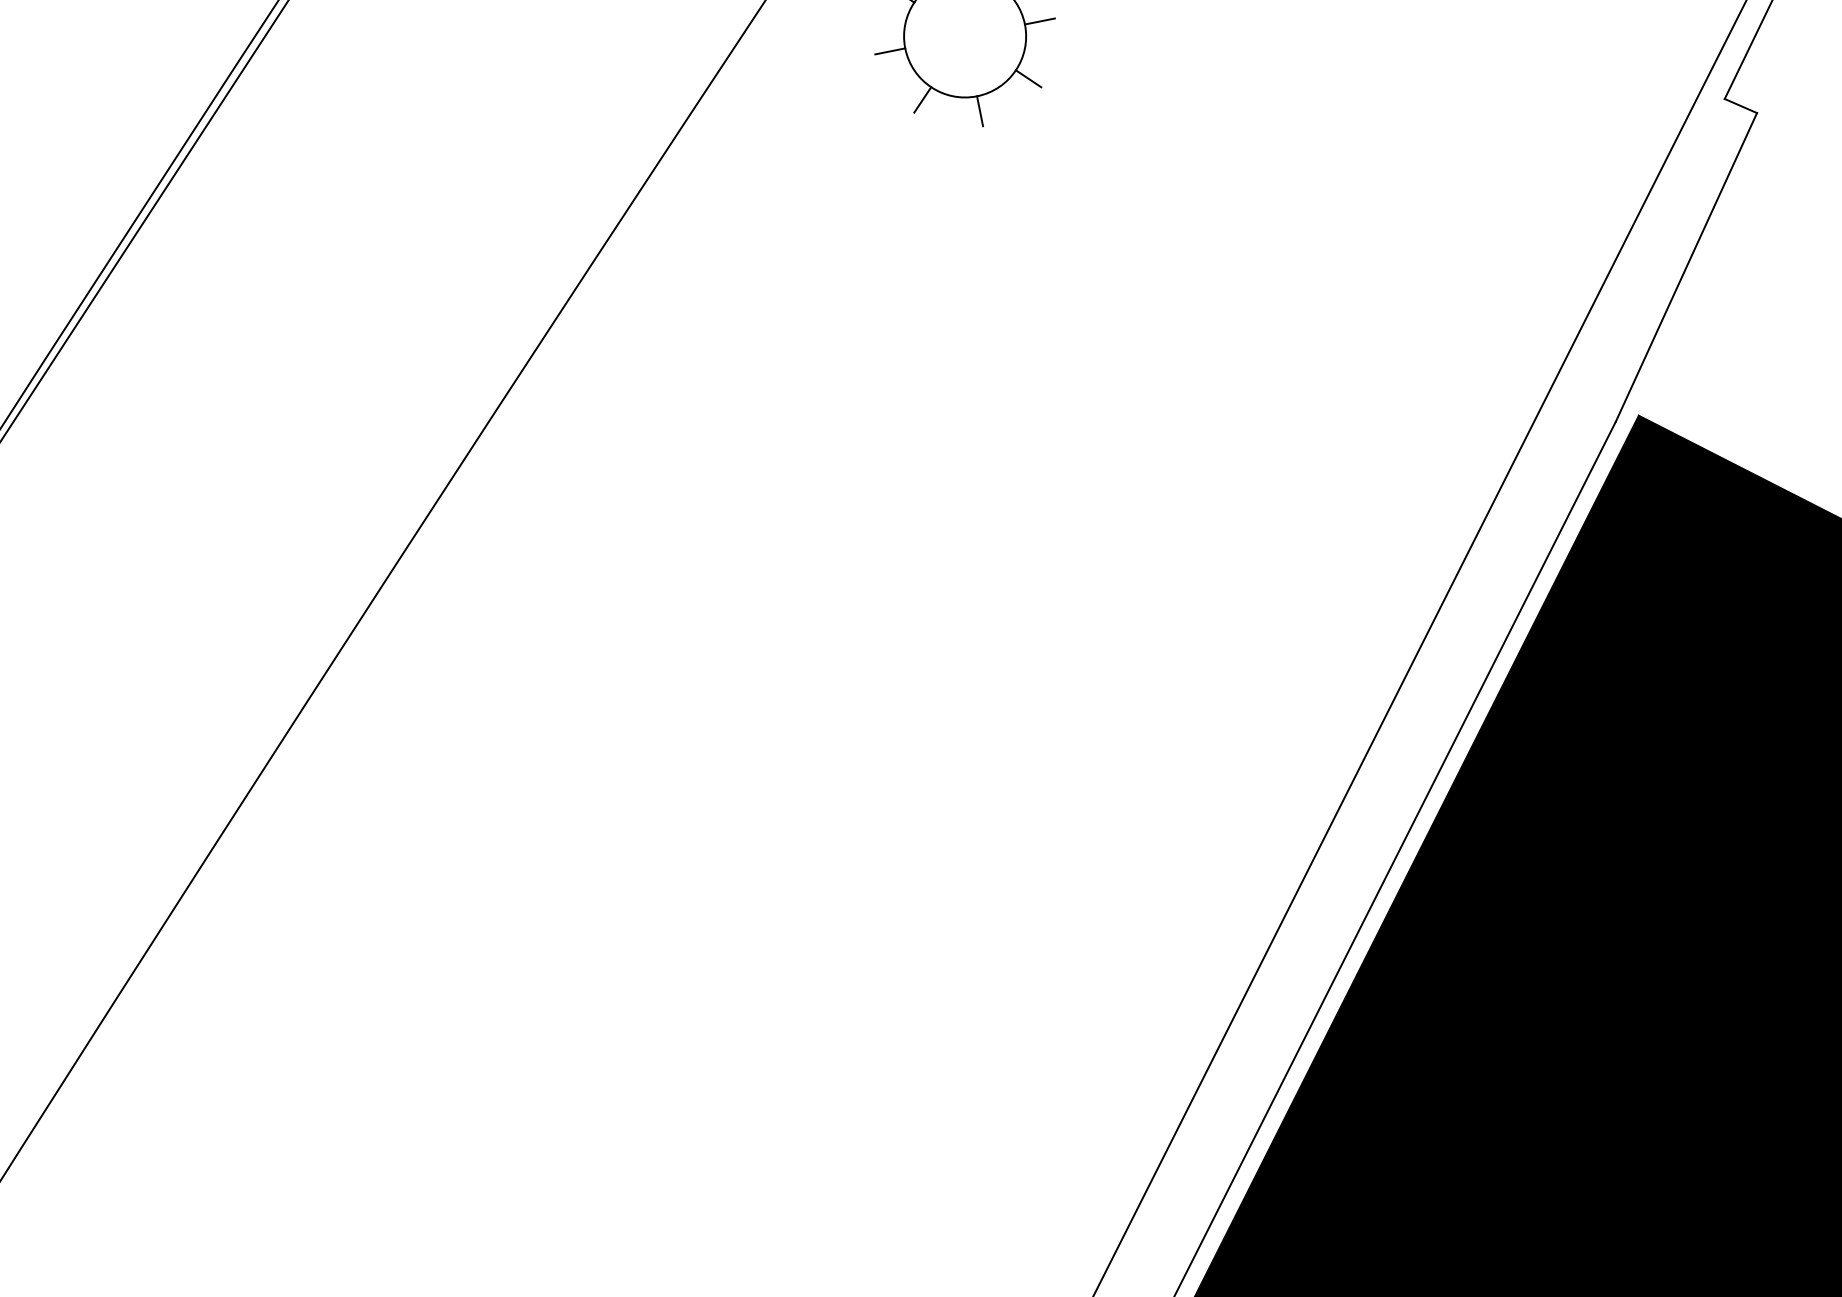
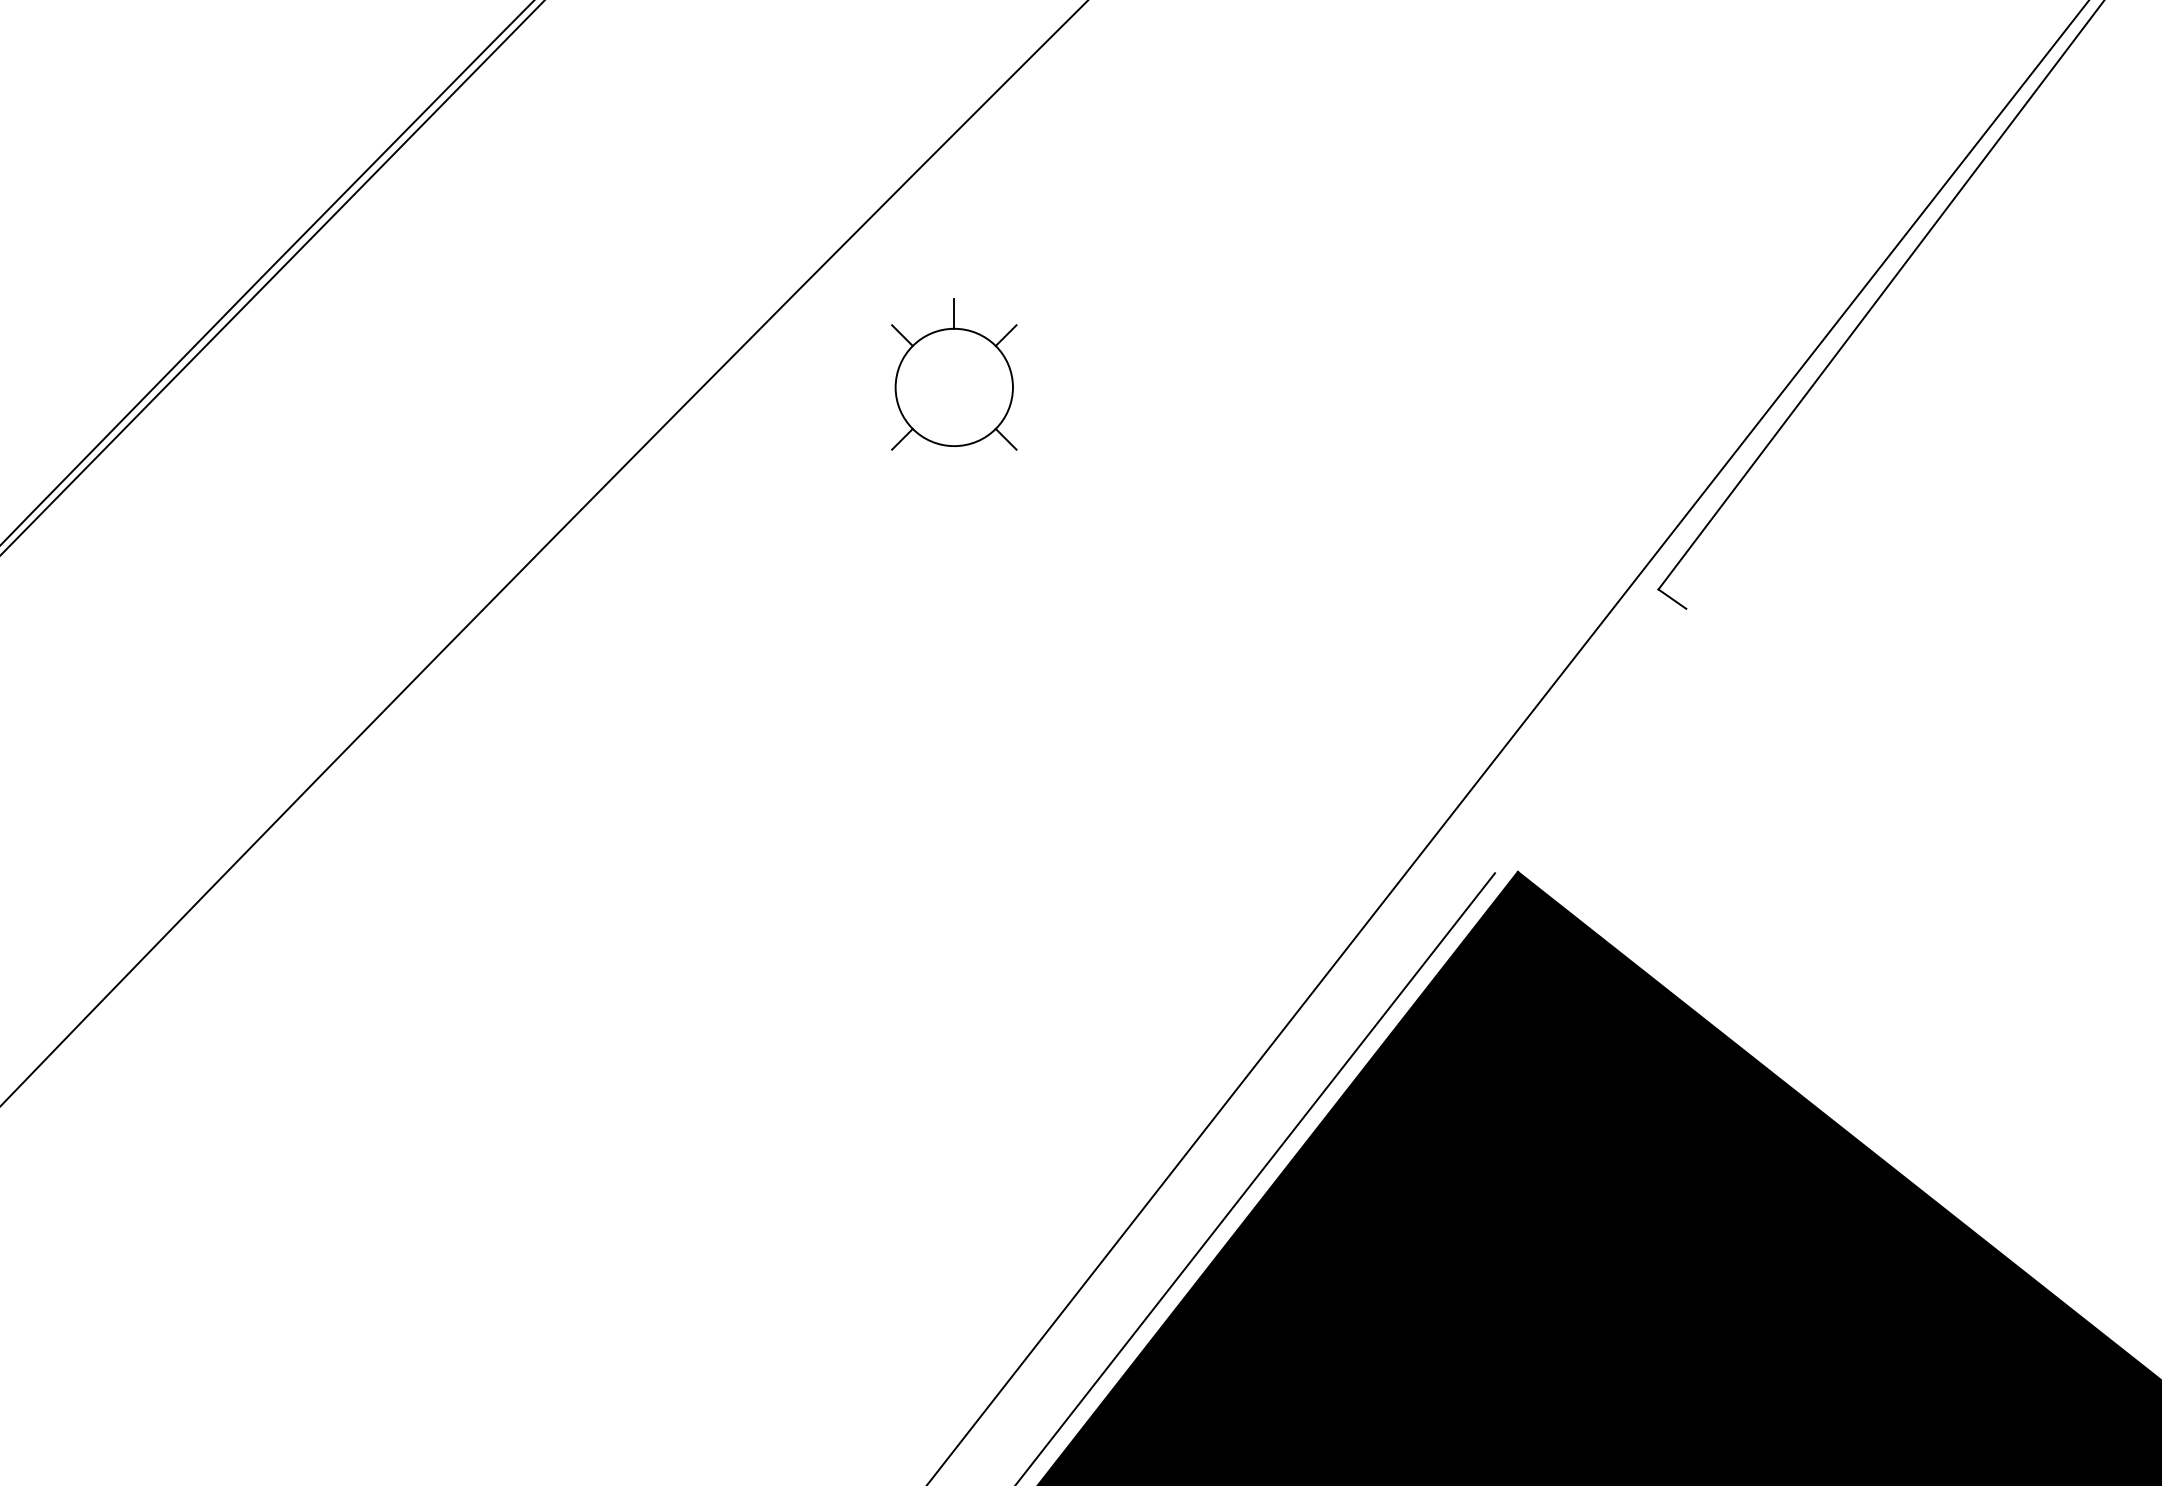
line: (1039, 21) -> (1027, 387), removed
line: (889, 51) -> (880, 387), removed
line: (980, 110) -> (954, 460), removed
line: (1686, 266) -> (1590, 740), removed

